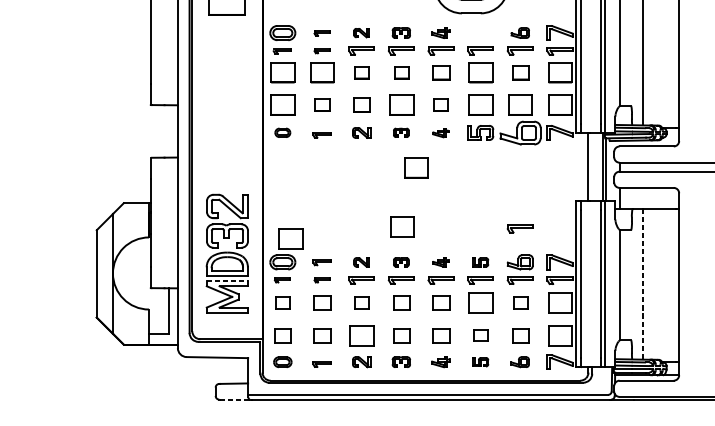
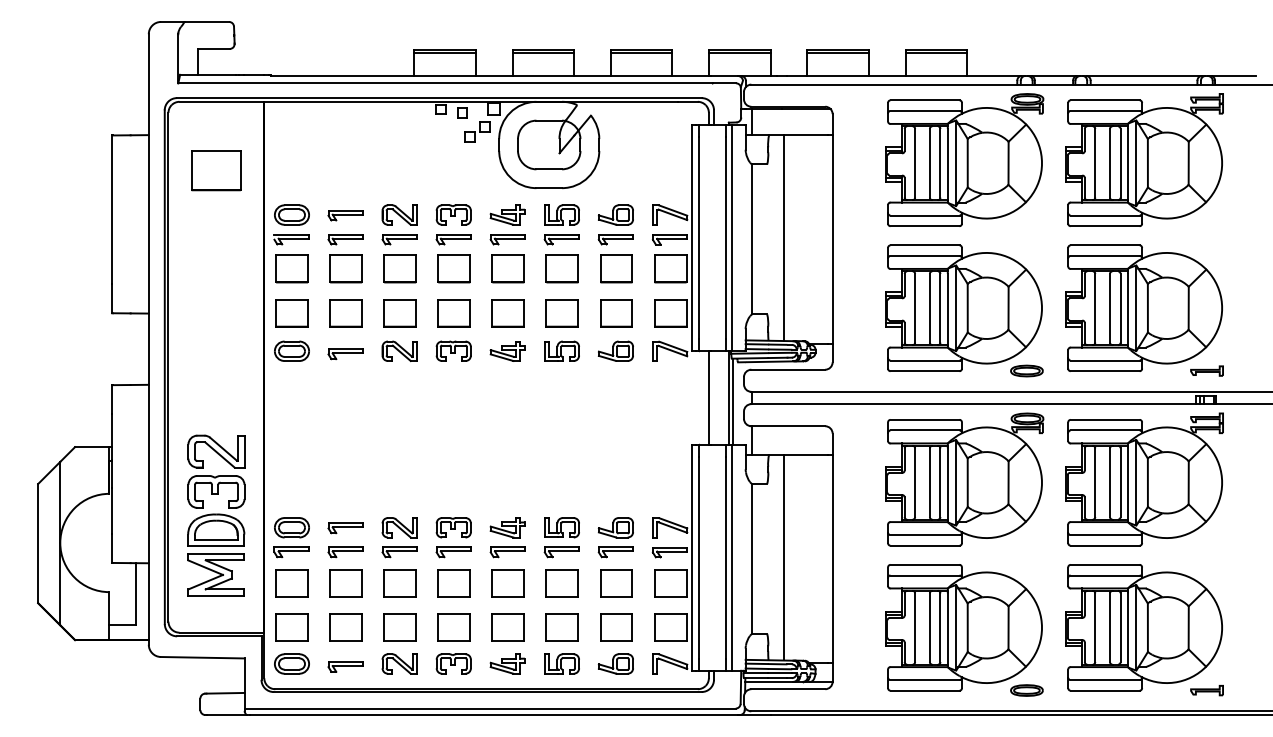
part: (361, 32) -> (399, 214), size x1.67
part: (401, 32) -> (453, 214), size x1.43
part: (440, 32) -> (507, 214), size x1.43
part: (480, 32) -> (561, 214), added
part: (519, 32) -> (615, 214), size x1.43
part: (322, 33) -> (345, 215), size x1.67
part: (282, 51) -> (291, 239), size x1.43
part: (322, 51) -> (345, 239), size x1.67
part: (361, 72) -> (399, 268), size x1.67
part: (401, 72) -> (453, 268), size x1.67
part: (440, 72) -> (507, 268), size x1.43
part: (520, 72) -> (616, 268), size x1.43
part: (322, 105) -> (345, 313), size x1.67
part: (361, 105) -> (399, 313), size x1.43
part: (440, 105) -> (507, 313), size x1.67
part: (282, 132) -> (291, 350), size x1.67
part: (361, 132) -> (399, 350), size x1.43
part: (401, 132) -> (453, 350), size x1.67
part: (519, 132) -> (615, 350), size x0.62
part: (440, 133) -> (507, 351), size x1.67
part: (322, 135) -> (345, 354), size x1.43
part: (415, 167) -> (473, 398), removed
part: (401, 226) -> (454, 479), removed
part: (519, 229) -> (615, 482), removed
part: (290, 238) -> (302, 495), removed
part: (322, 262) -> (345, 528), size x1.43
part: (361, 262) -> (399, 527), size x1.67
part: (401, 262) -> (453, 527), size x1.67
part: (440, 262) -> (507, 527), size x1.67
part: (480, 262) -> (561, 527), size x1.67
part: (282, 280) -> (291, 552), size x1.67
part: (322, 280) -> (345, 552), size x1.67
line: (227, 281) -> (216, 553), dashed -> solid
line: (643, 284) -> (783, 557), dashed -> solid
part: (282, 303) -> (291, 583), size x1.67
part: (322, 303) -> (345, 583), size x1.43
part: (361, 303) -> (399, 583), size x1.67
part: (401, 303) -> (453, 583), size x1.43
part: (440, 303) -> (507, 583), size x1.43
part: (520, 303) -> (616, 583), size x1.67
part: (282, 335) -> (291, 627), size x1.43
part: (322, 335) -> (345, 627), size x1.43
part: (401, 335) -> (453, 627), size x1.43
part: (440, 335) -> (507, 627), size x1.43
part: (480, 335) -> (561, 627), size x1.67
part: (520, 335) -> (616, 627), size x1.43
part: (282, 361) -> (291, 663), size x1.43
part: (361, 361) -> (399, 663), size x1.43
part: (401, 361) -> (453, 663), size x1.43
part: (440, 361) -> (507, 663), size x1.43
part: (480, 361) -> (561, 663), size x1.67
part: (519, 361) -> (615, 663), size x1.43
part: (322, 364) -> (345, 666), size x1.43
line: (235, 399) -> (227, 715), dashed -> solid

